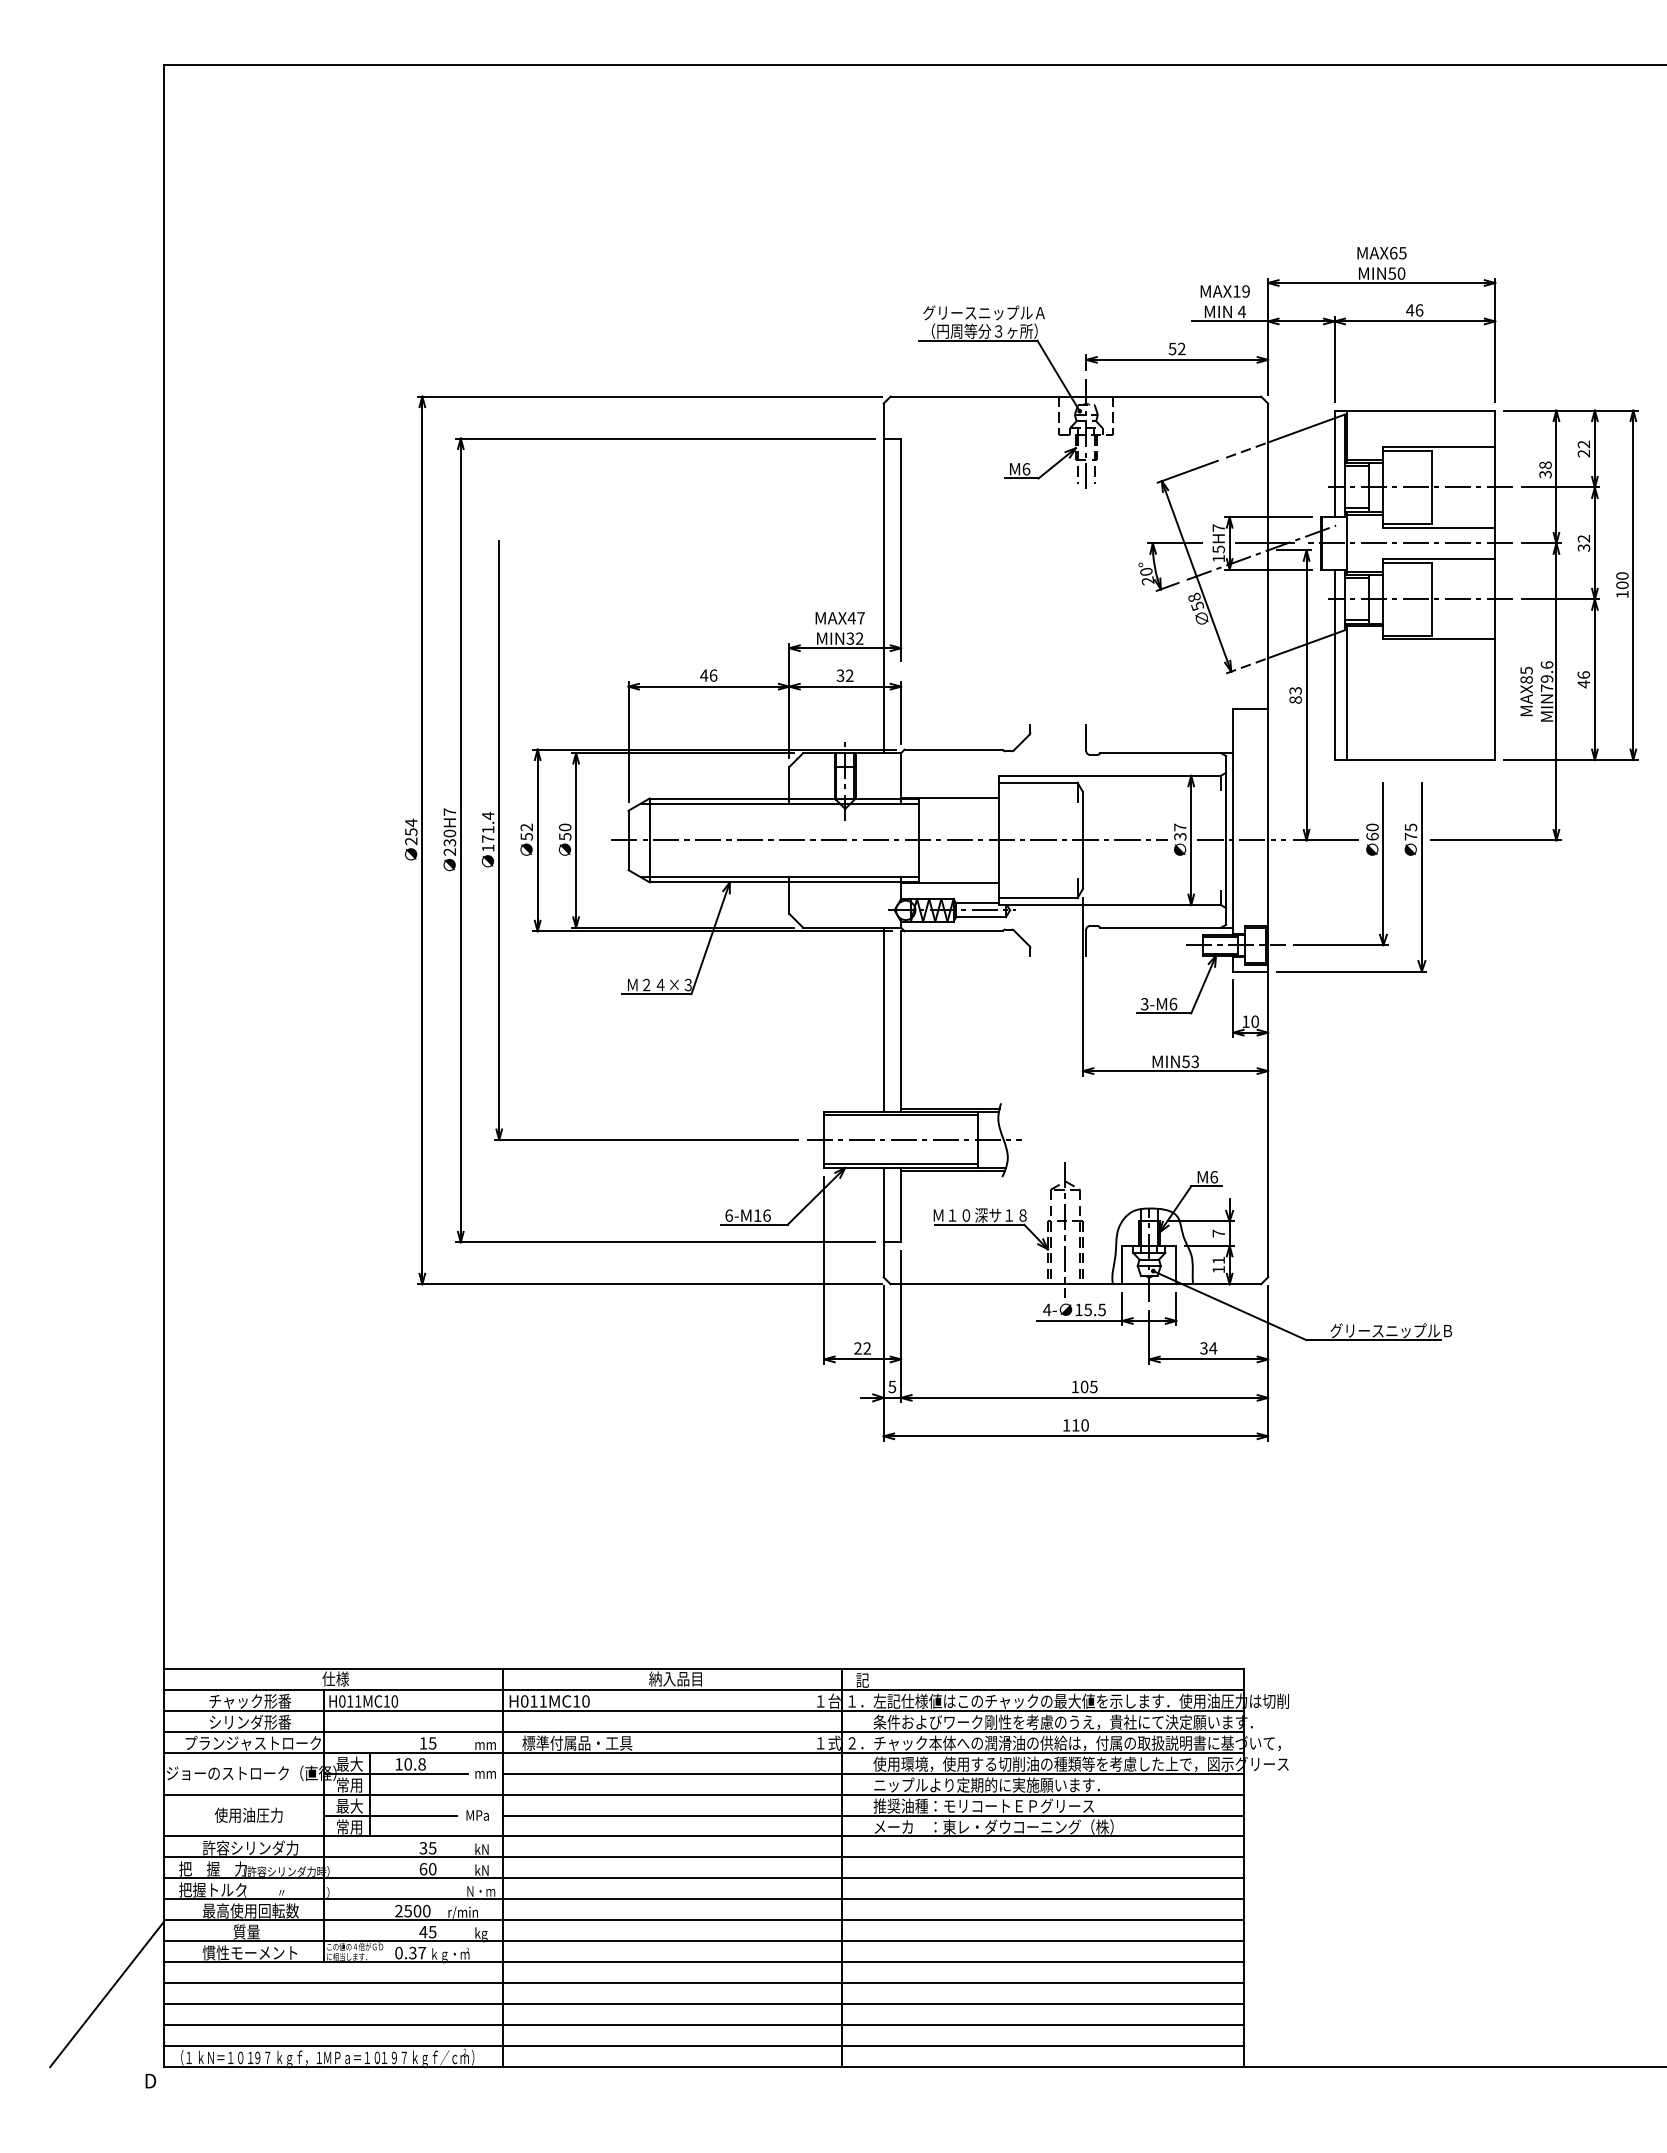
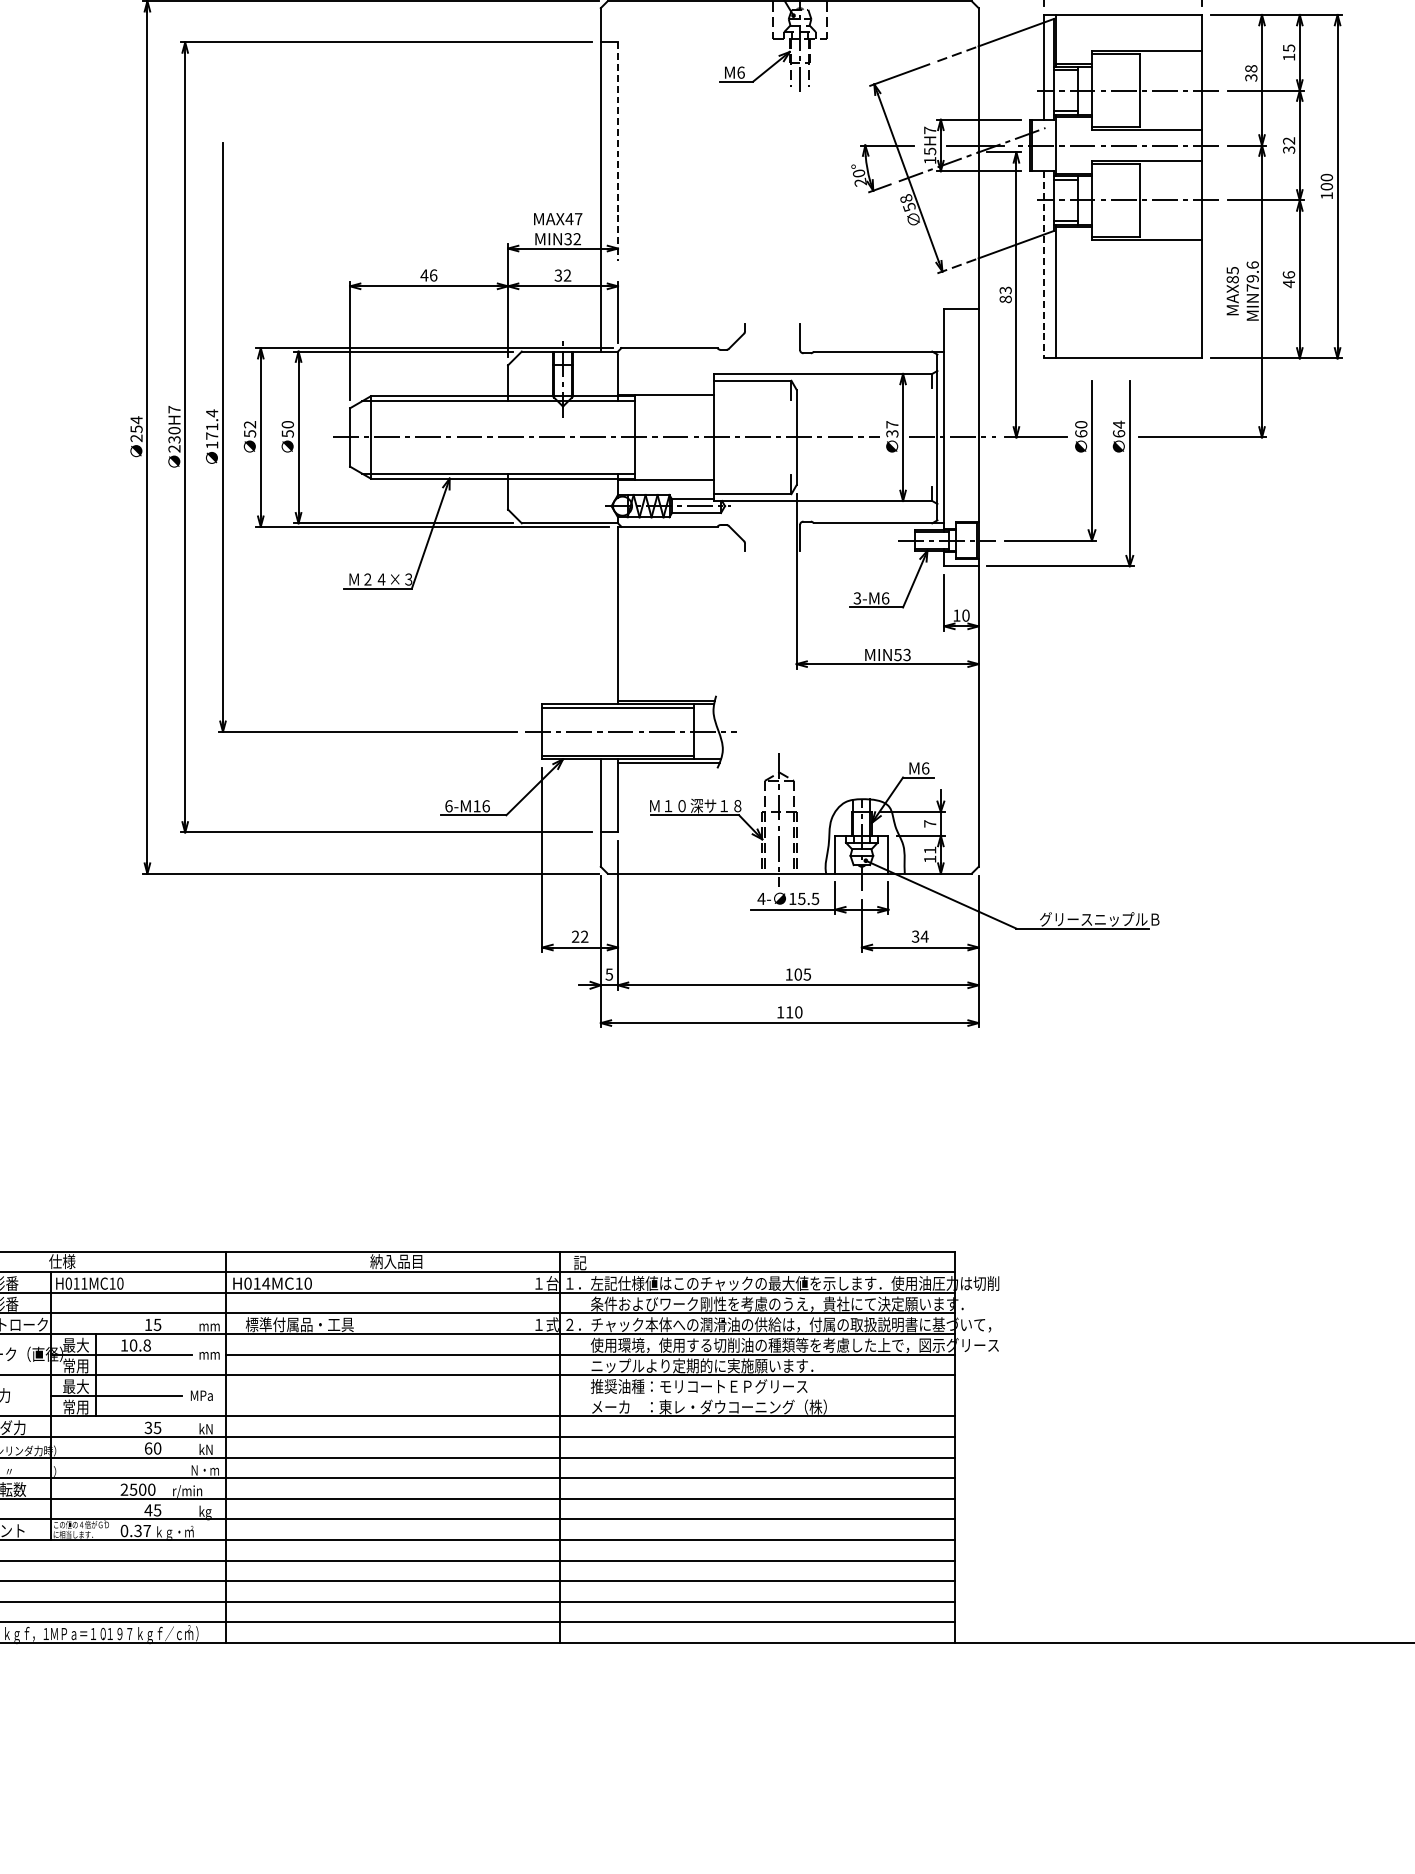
text: (1583, 448) -> (1288, 52), 22 -> 15
line: (901, 550) -> (618, 152), solid -> dashed
line: (1334, 665) -> (1043, 265), solid -> dashed
text: (1410, 831) -> (1118, 428), 75 -> 64
line: (883, 1019) -> (600, 613), removed
text: (543, 1701) -> (266, 1283), H011MC10 -> H014MC10
line: (872, 1815) -> (589, 1395), removed

